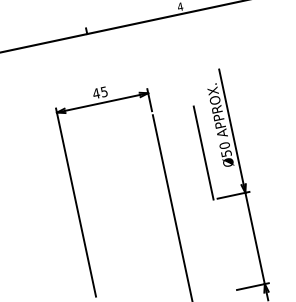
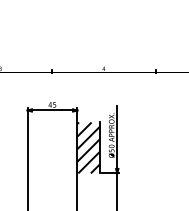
hatch: (182, 156) -> (88, 147), added

